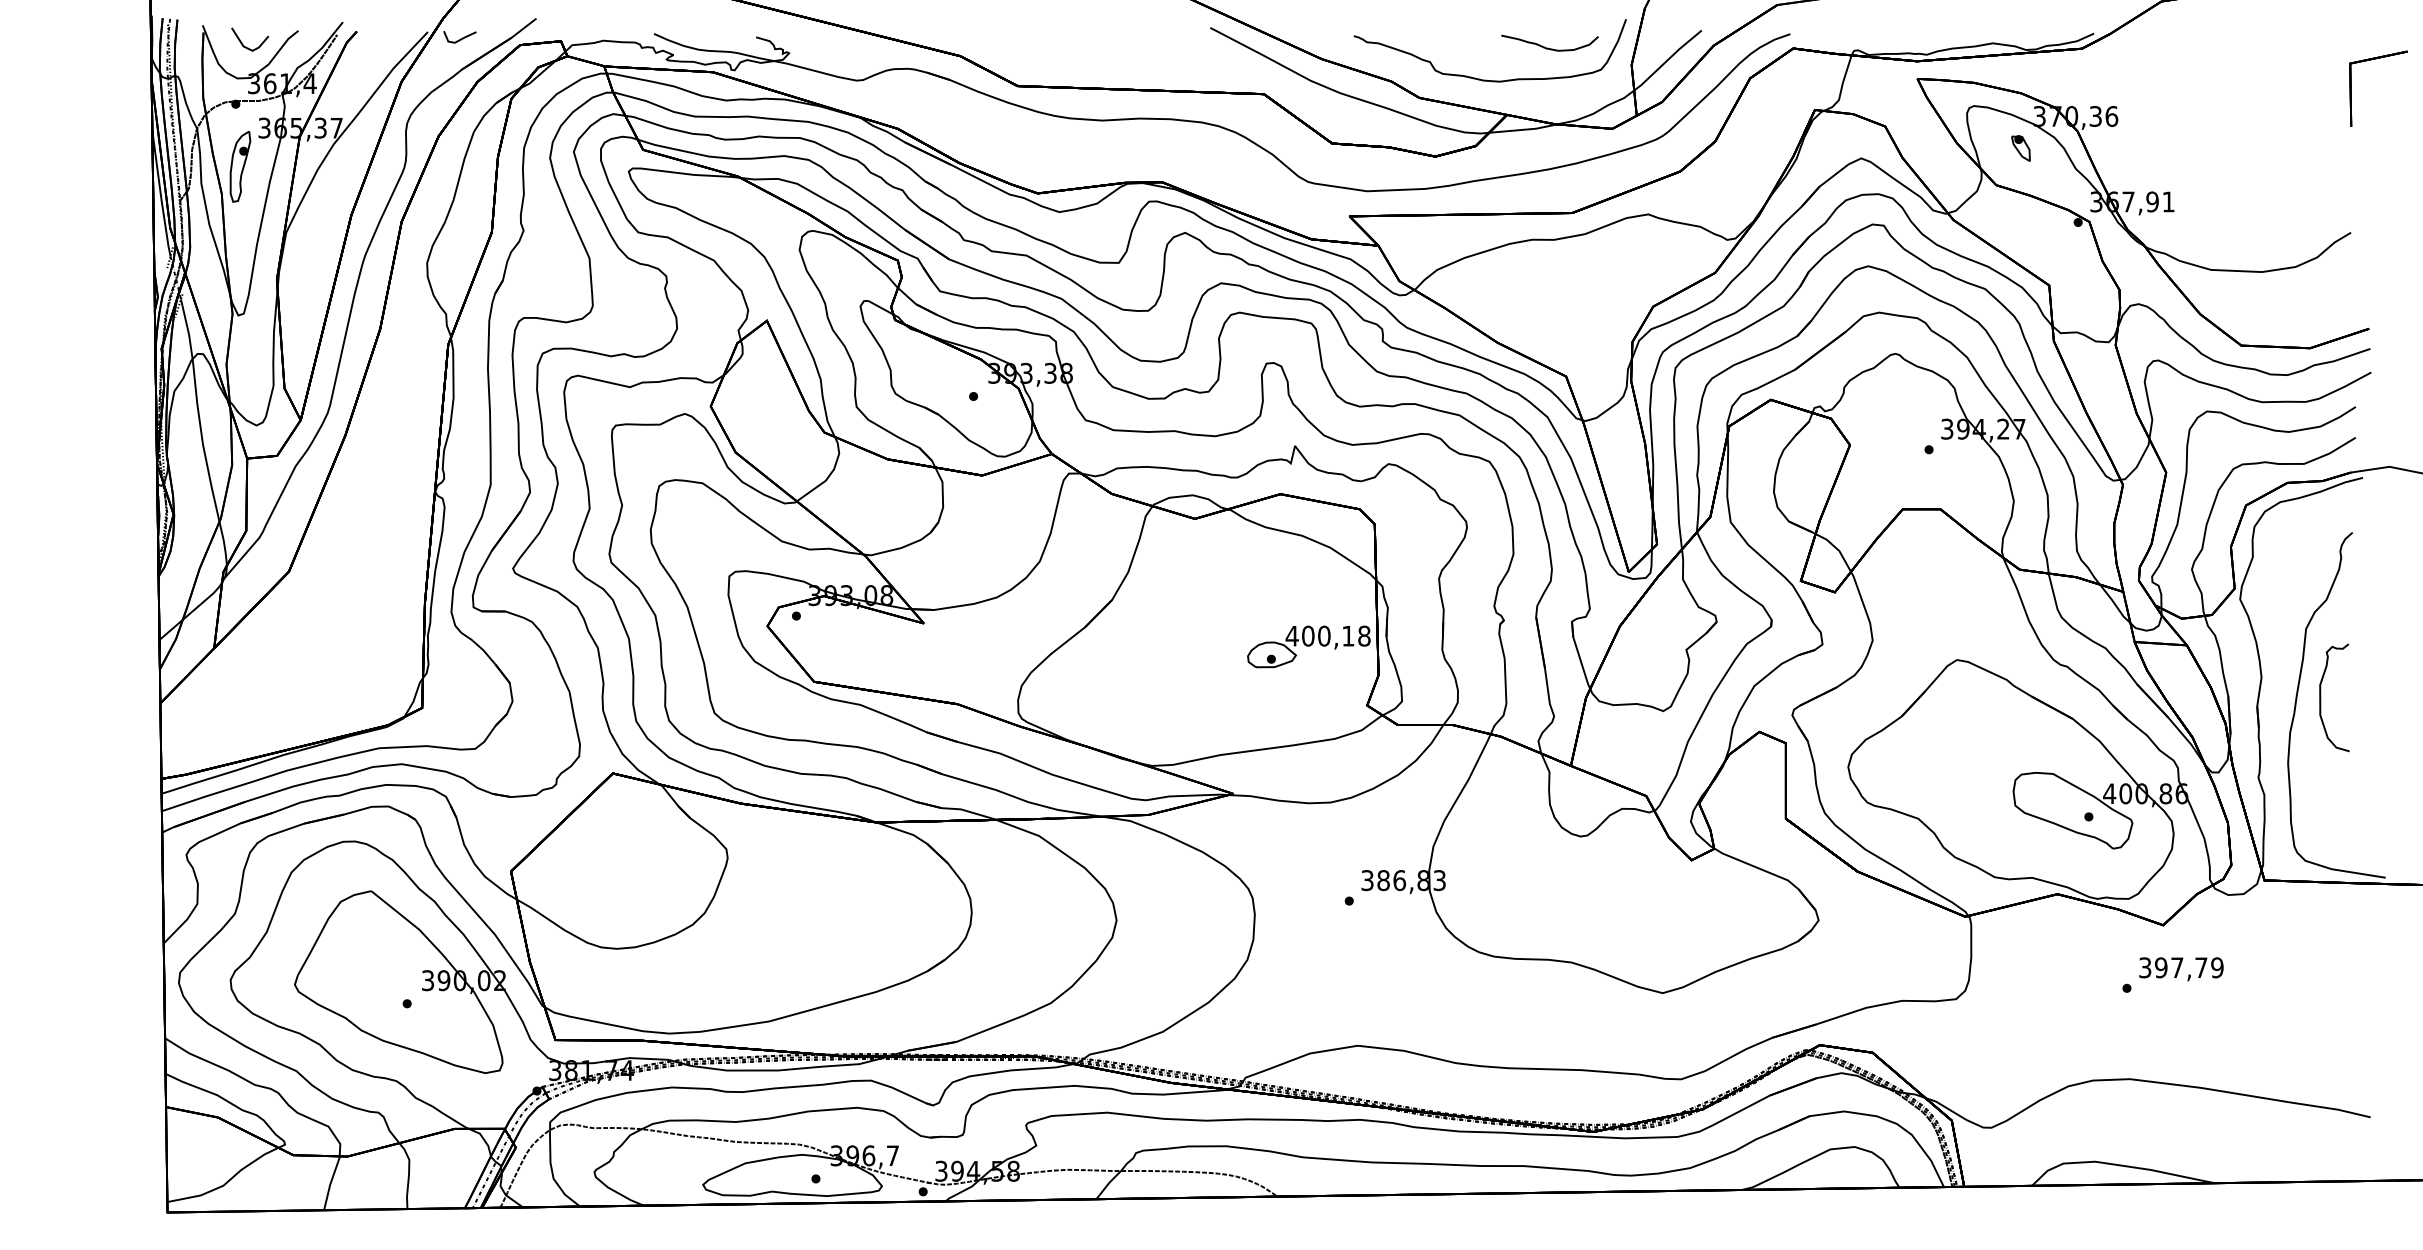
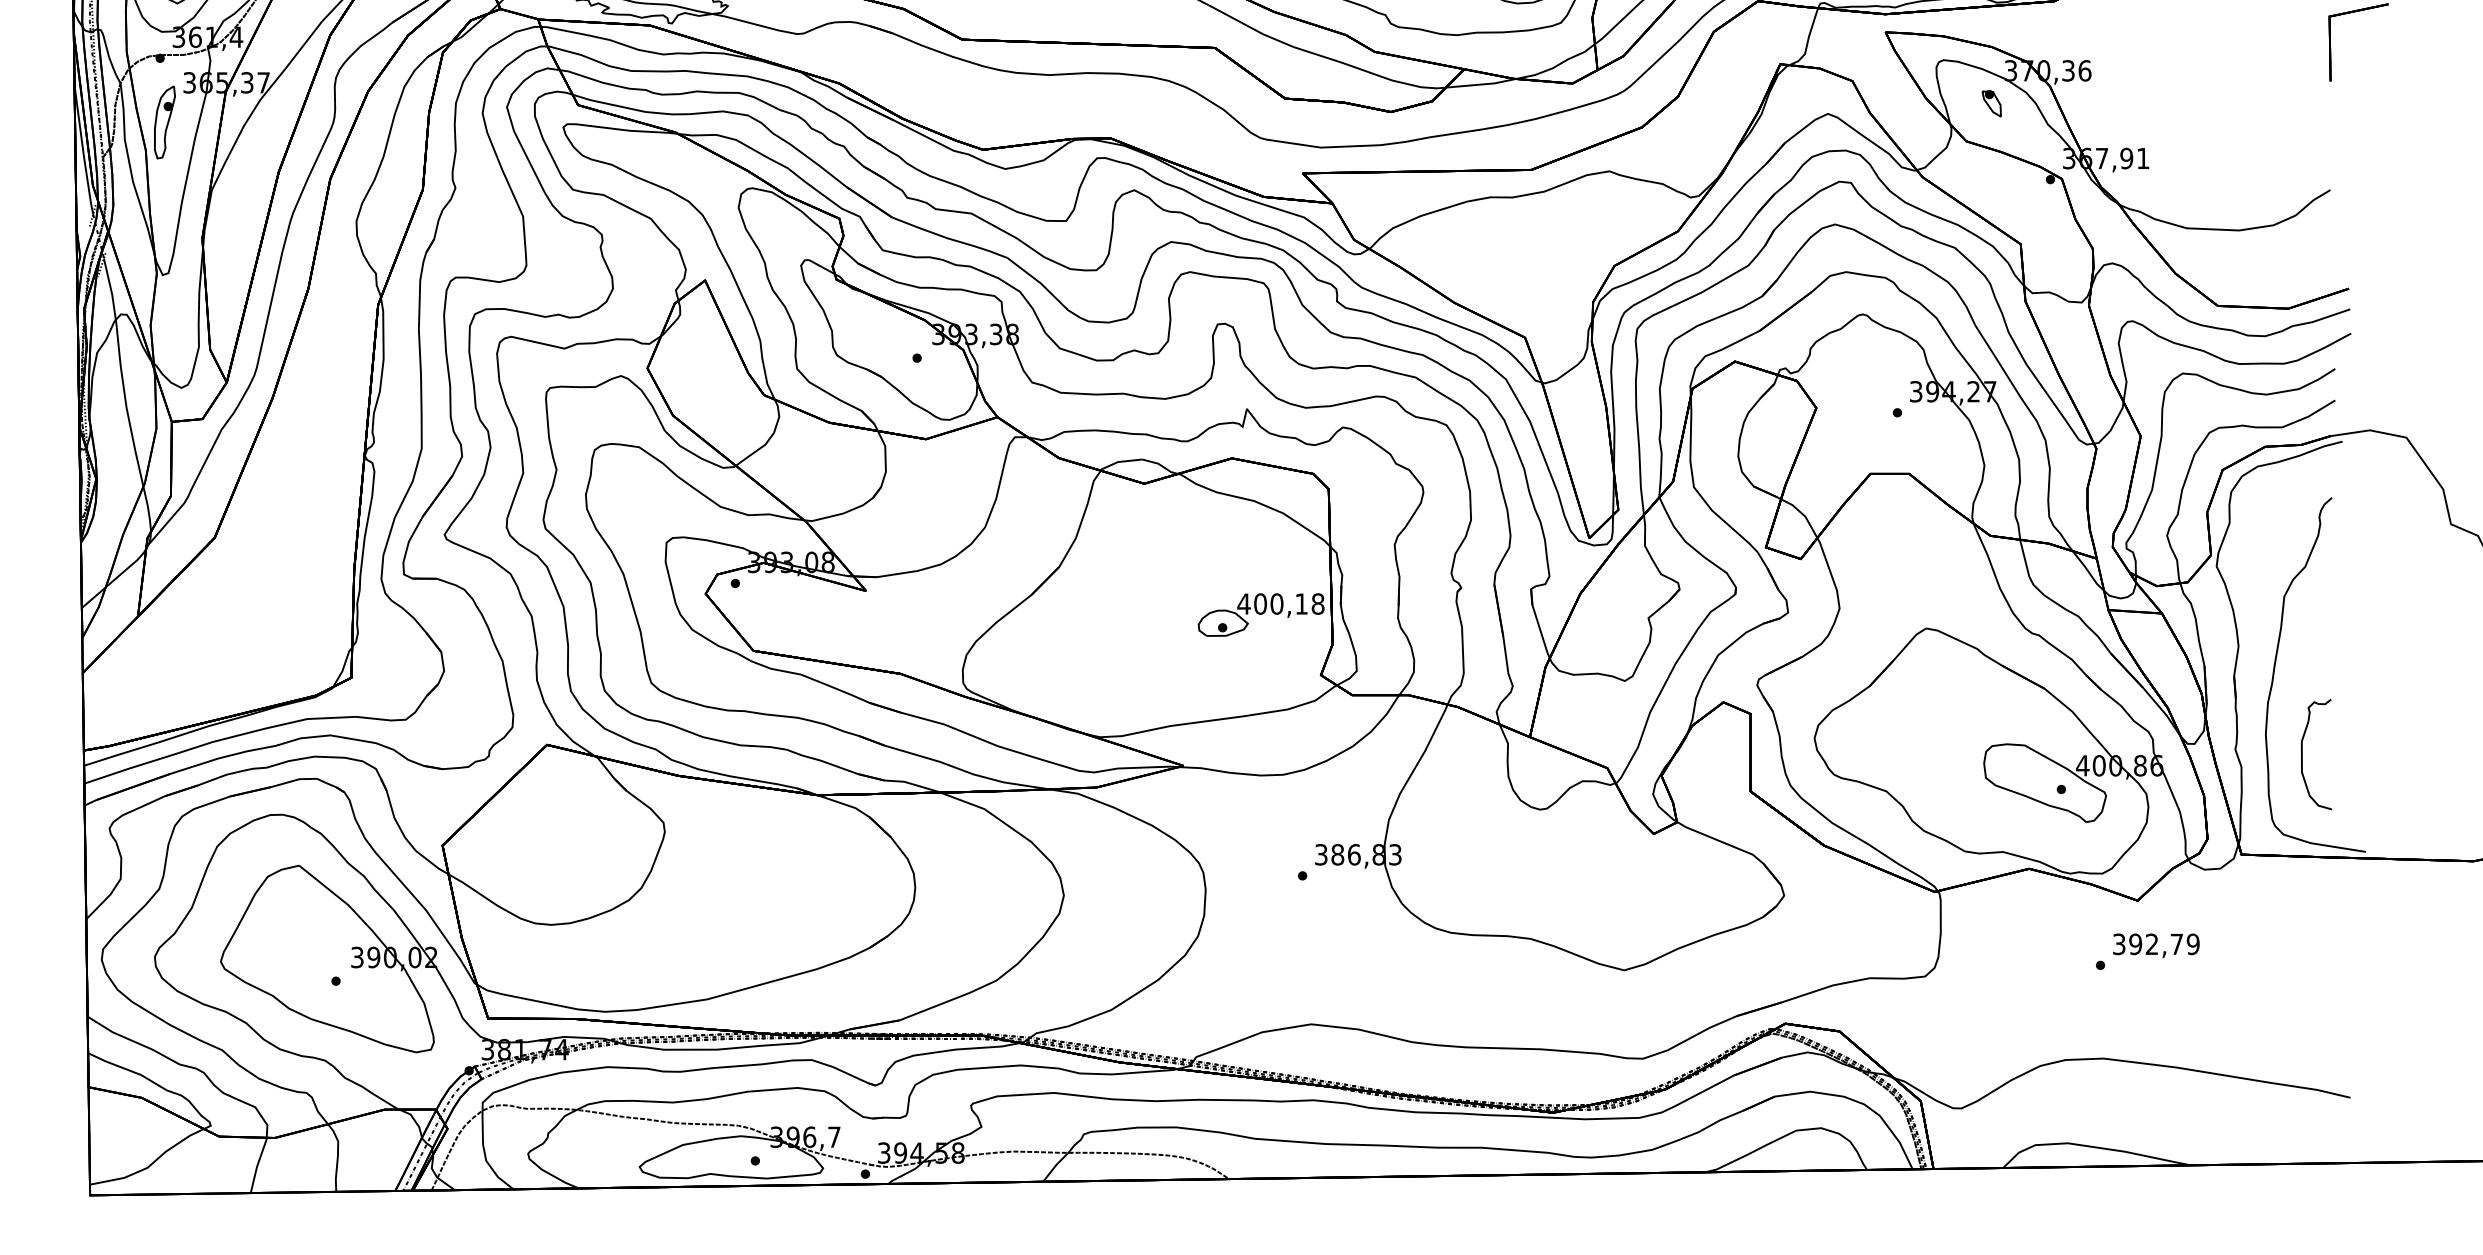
curve: (2321, 697) -> (2303, 754), moved
text: (2177, 967) -> (2152, 944), 397,79 -> 392,79

